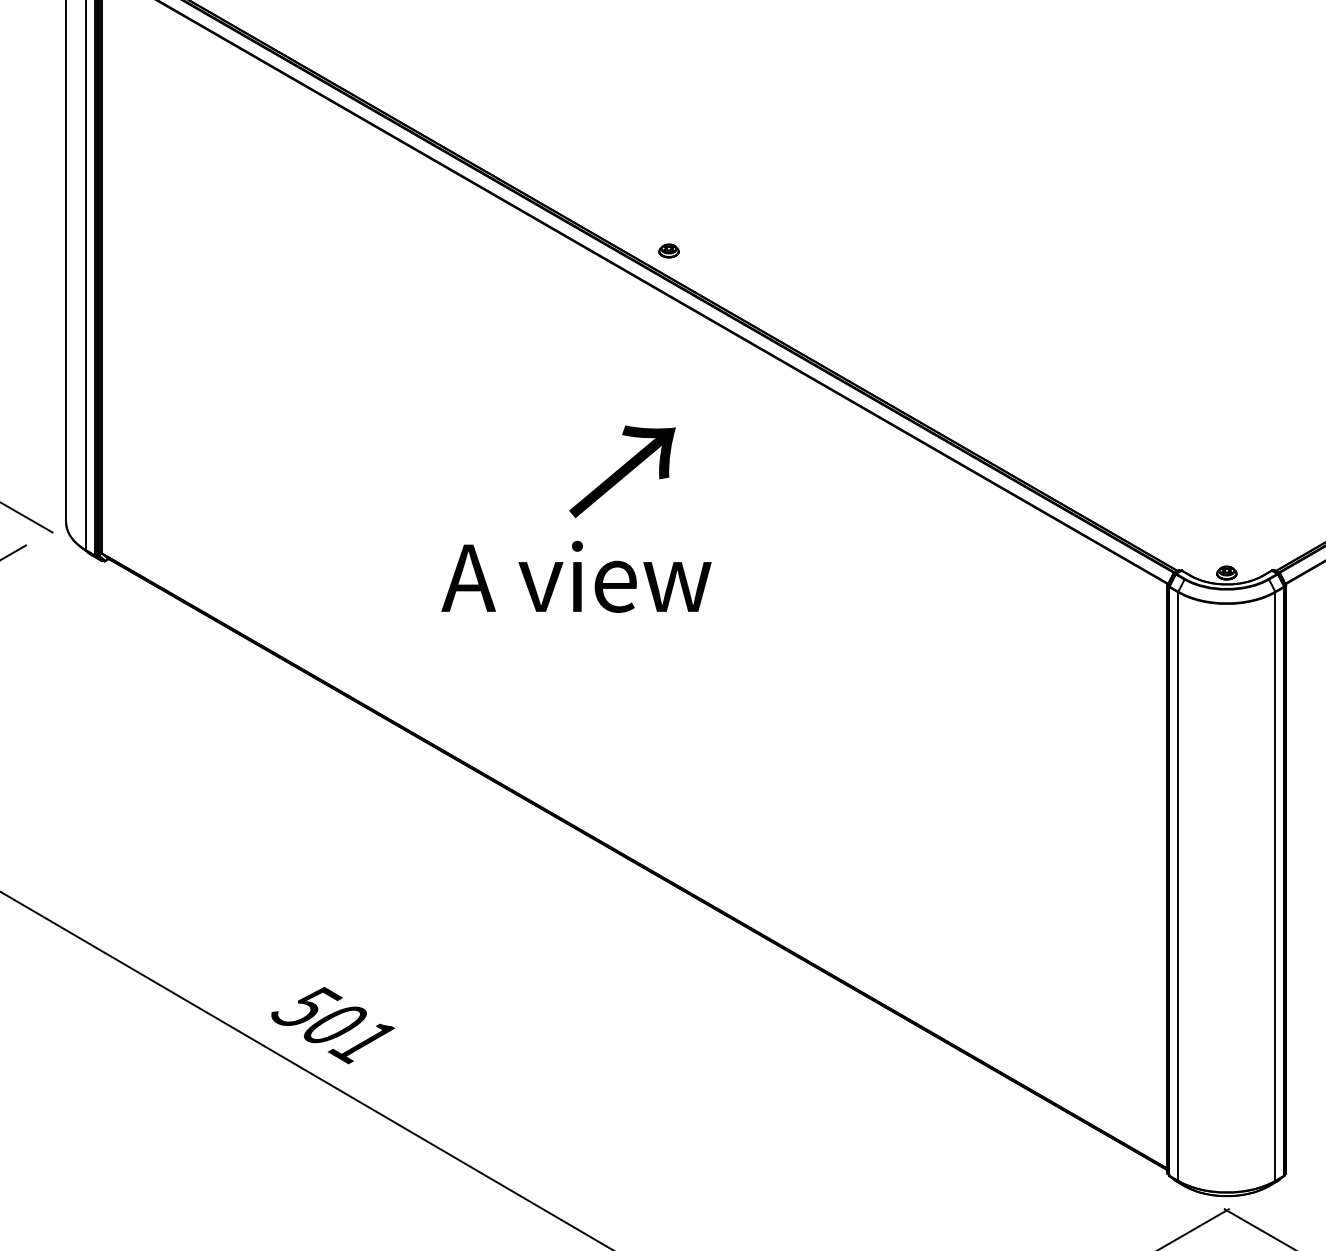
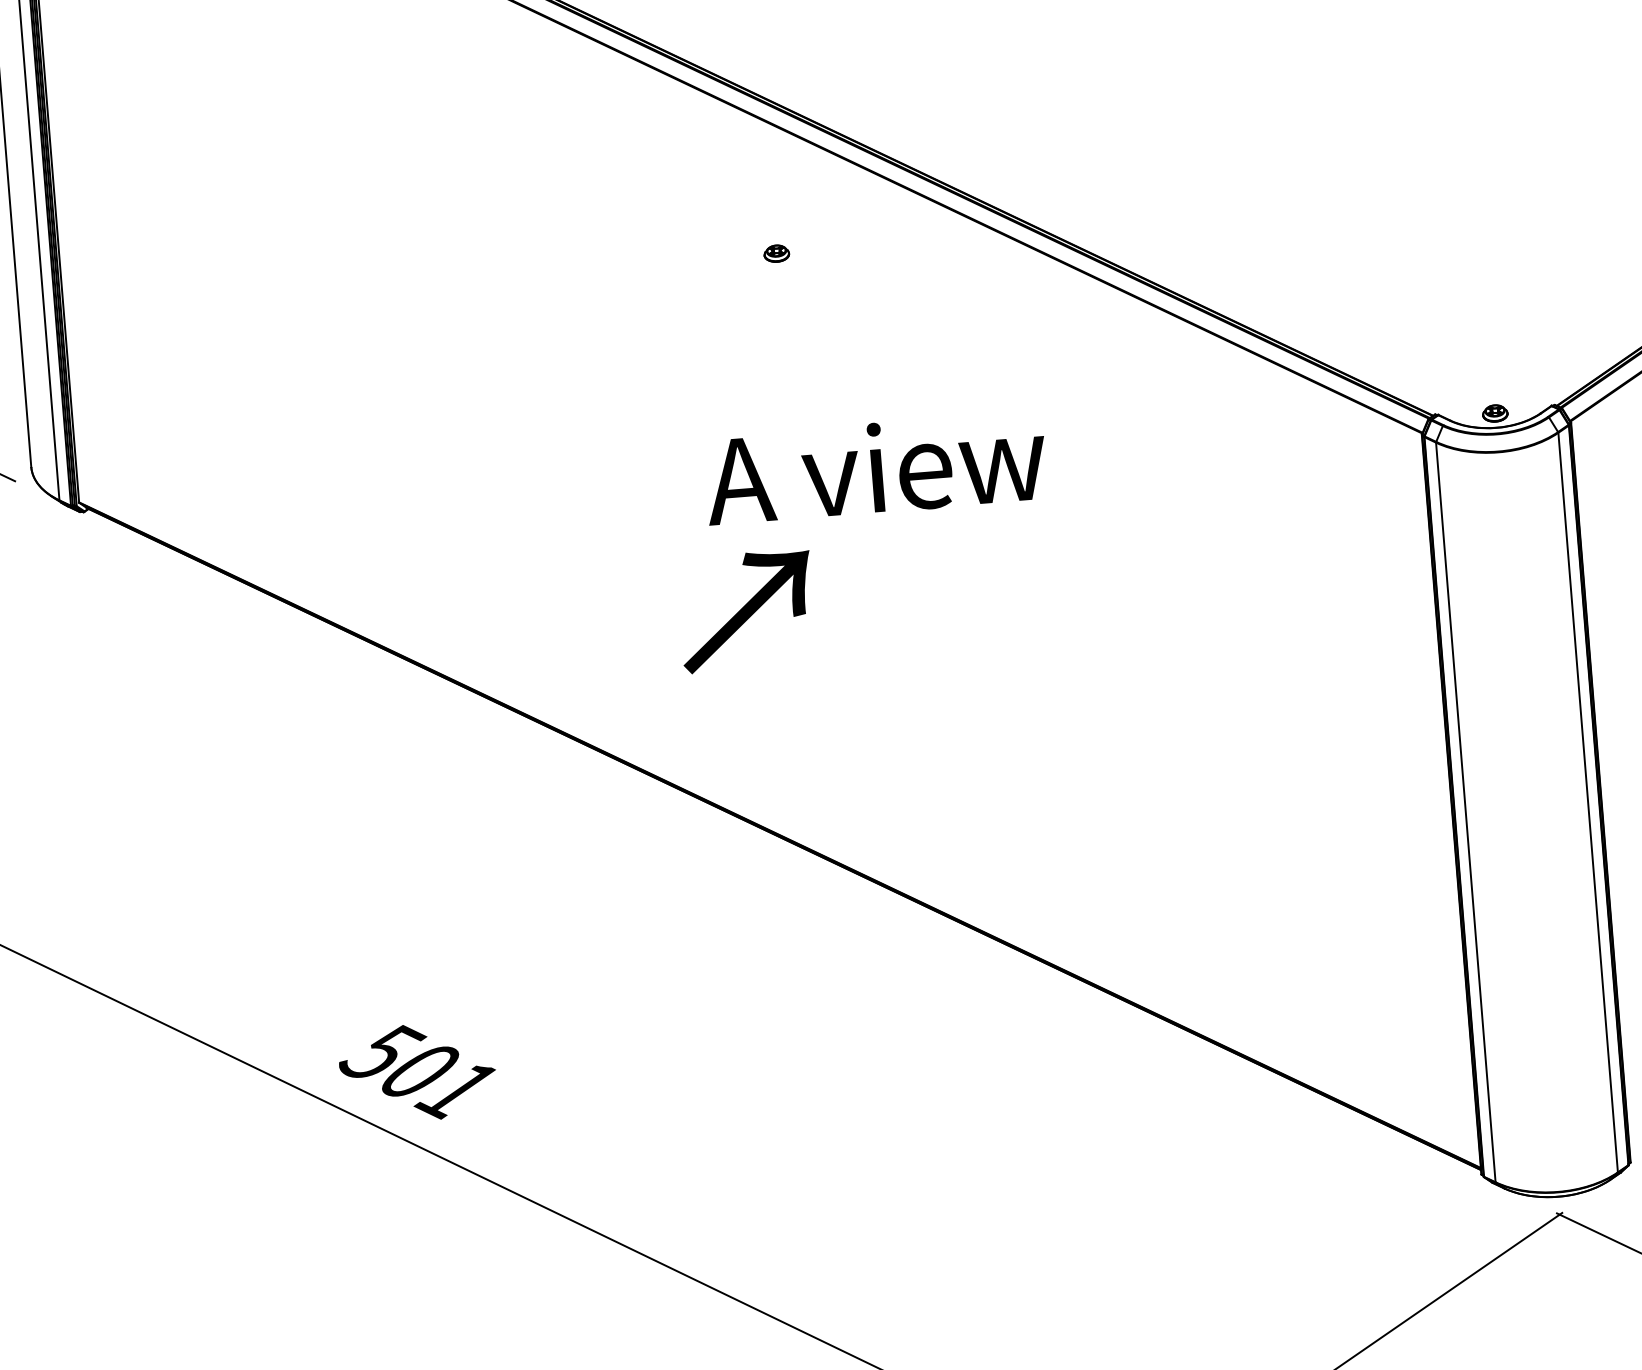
part: (668, 250) -> (776, 253), moved
text: (622, 471) -> (746, 610), moved
text: (576, 576) -> (875, 467), moved

